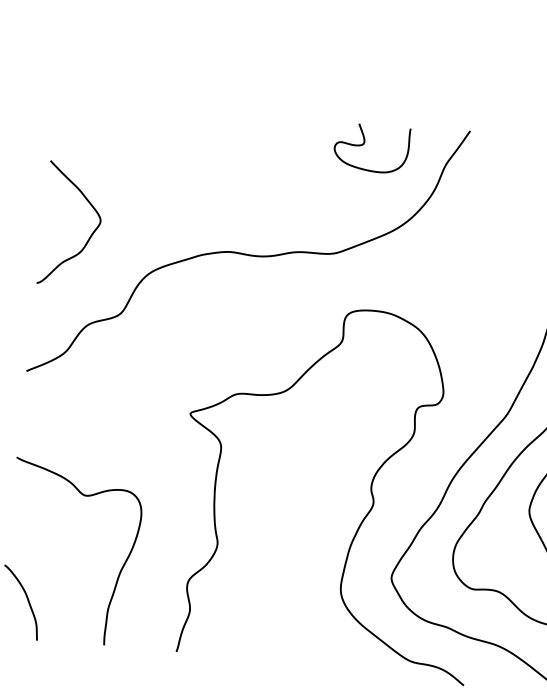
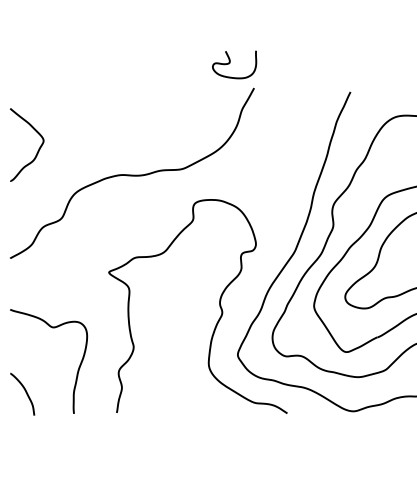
curve: (365, 145) -> (230, 63), moved
curve: (88, 236) -> (37, 150), moved

